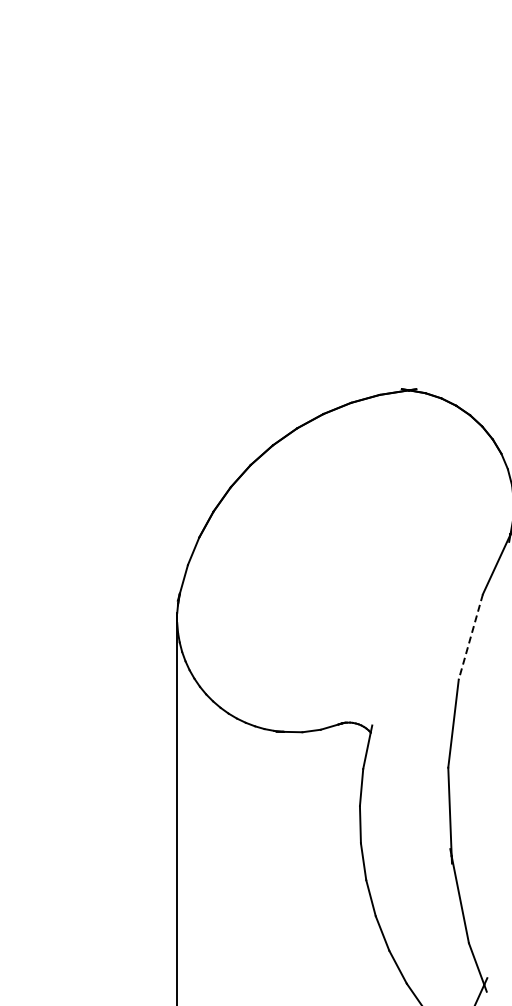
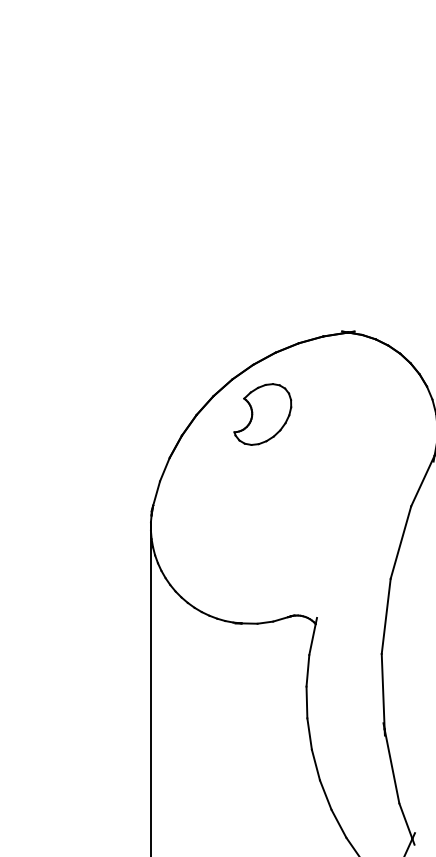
part: (308, 486) -> (262, 414), added
line: (470, 637) -> (400, 543), dashed -> solid

